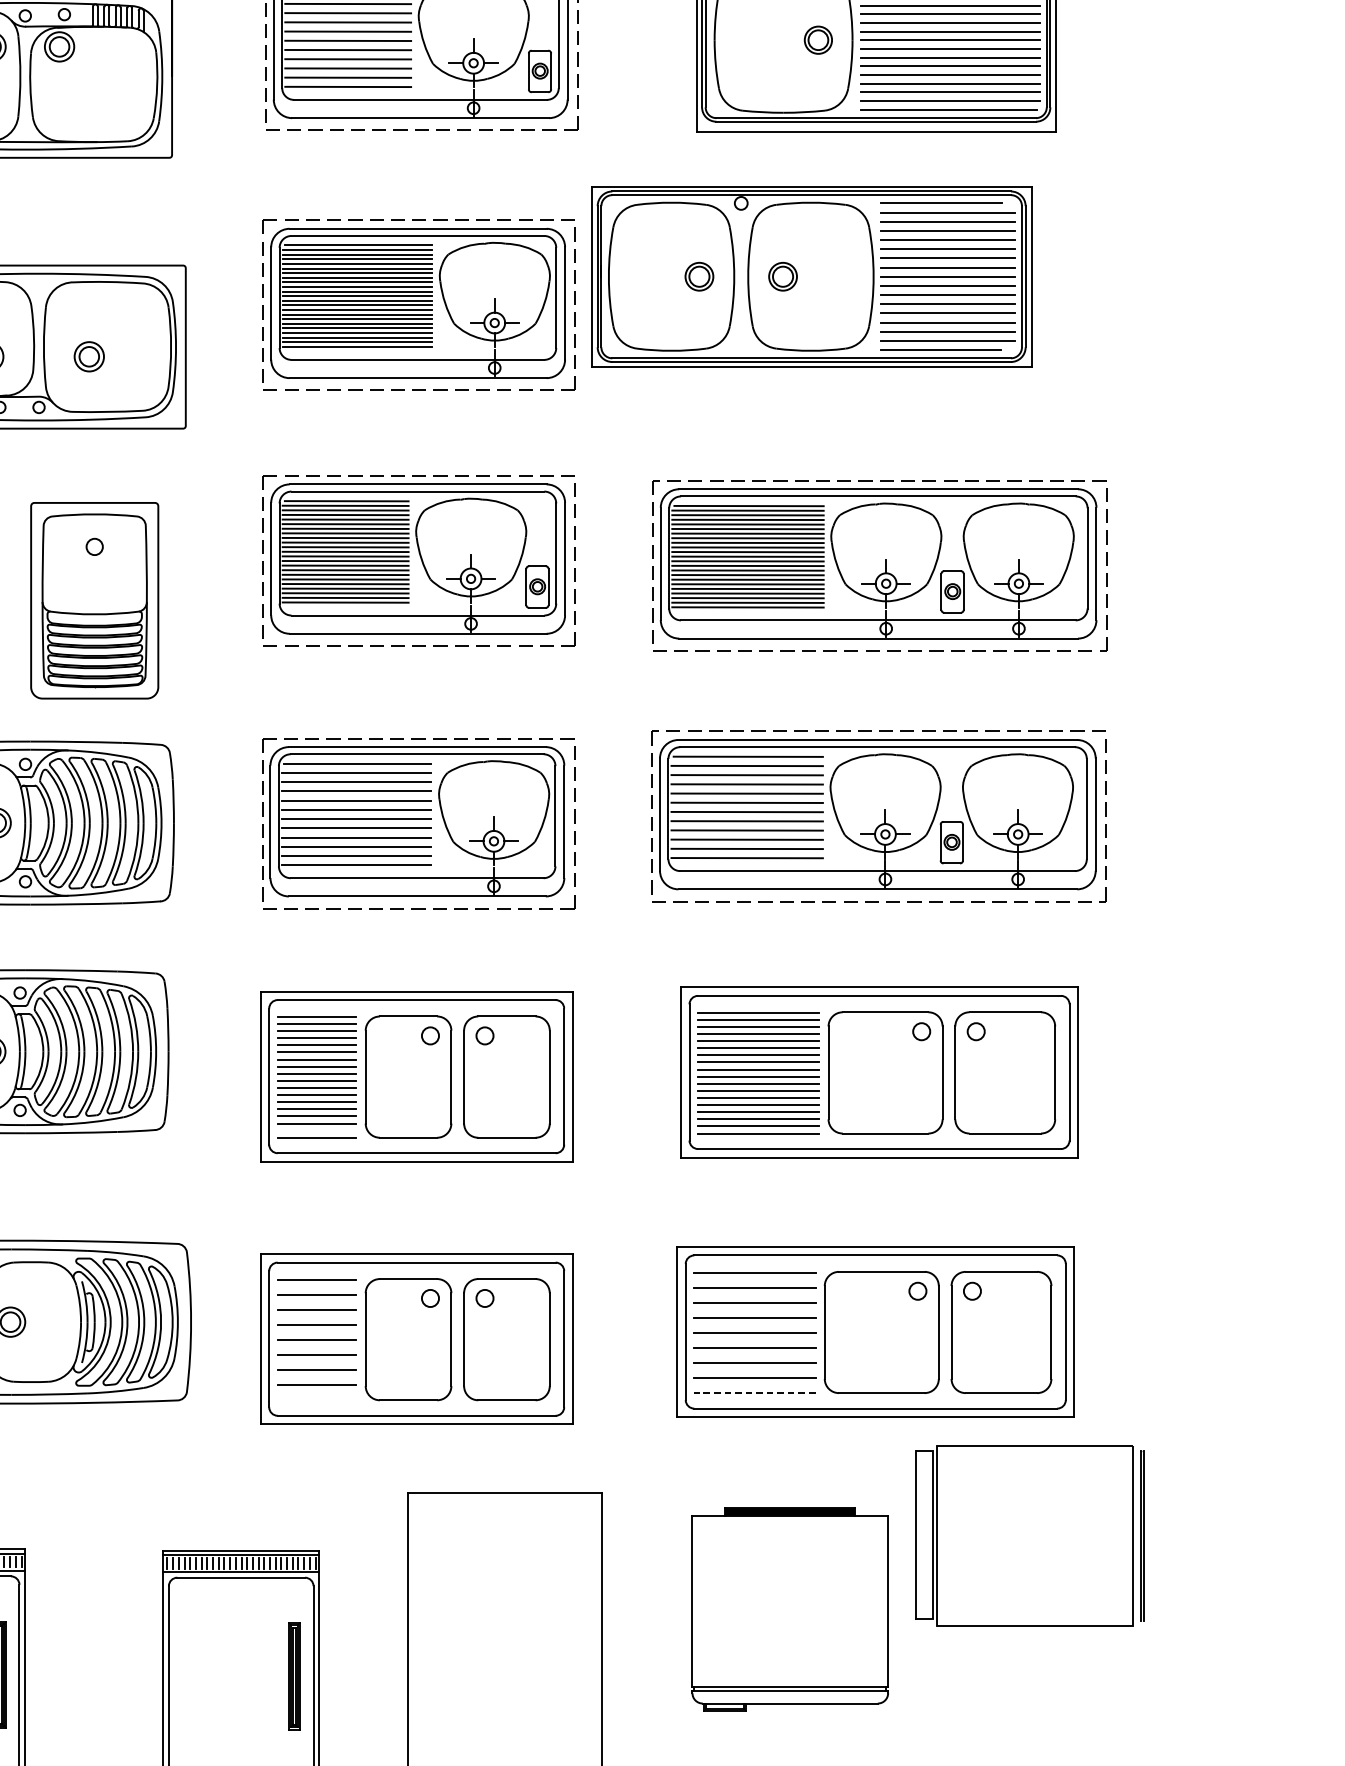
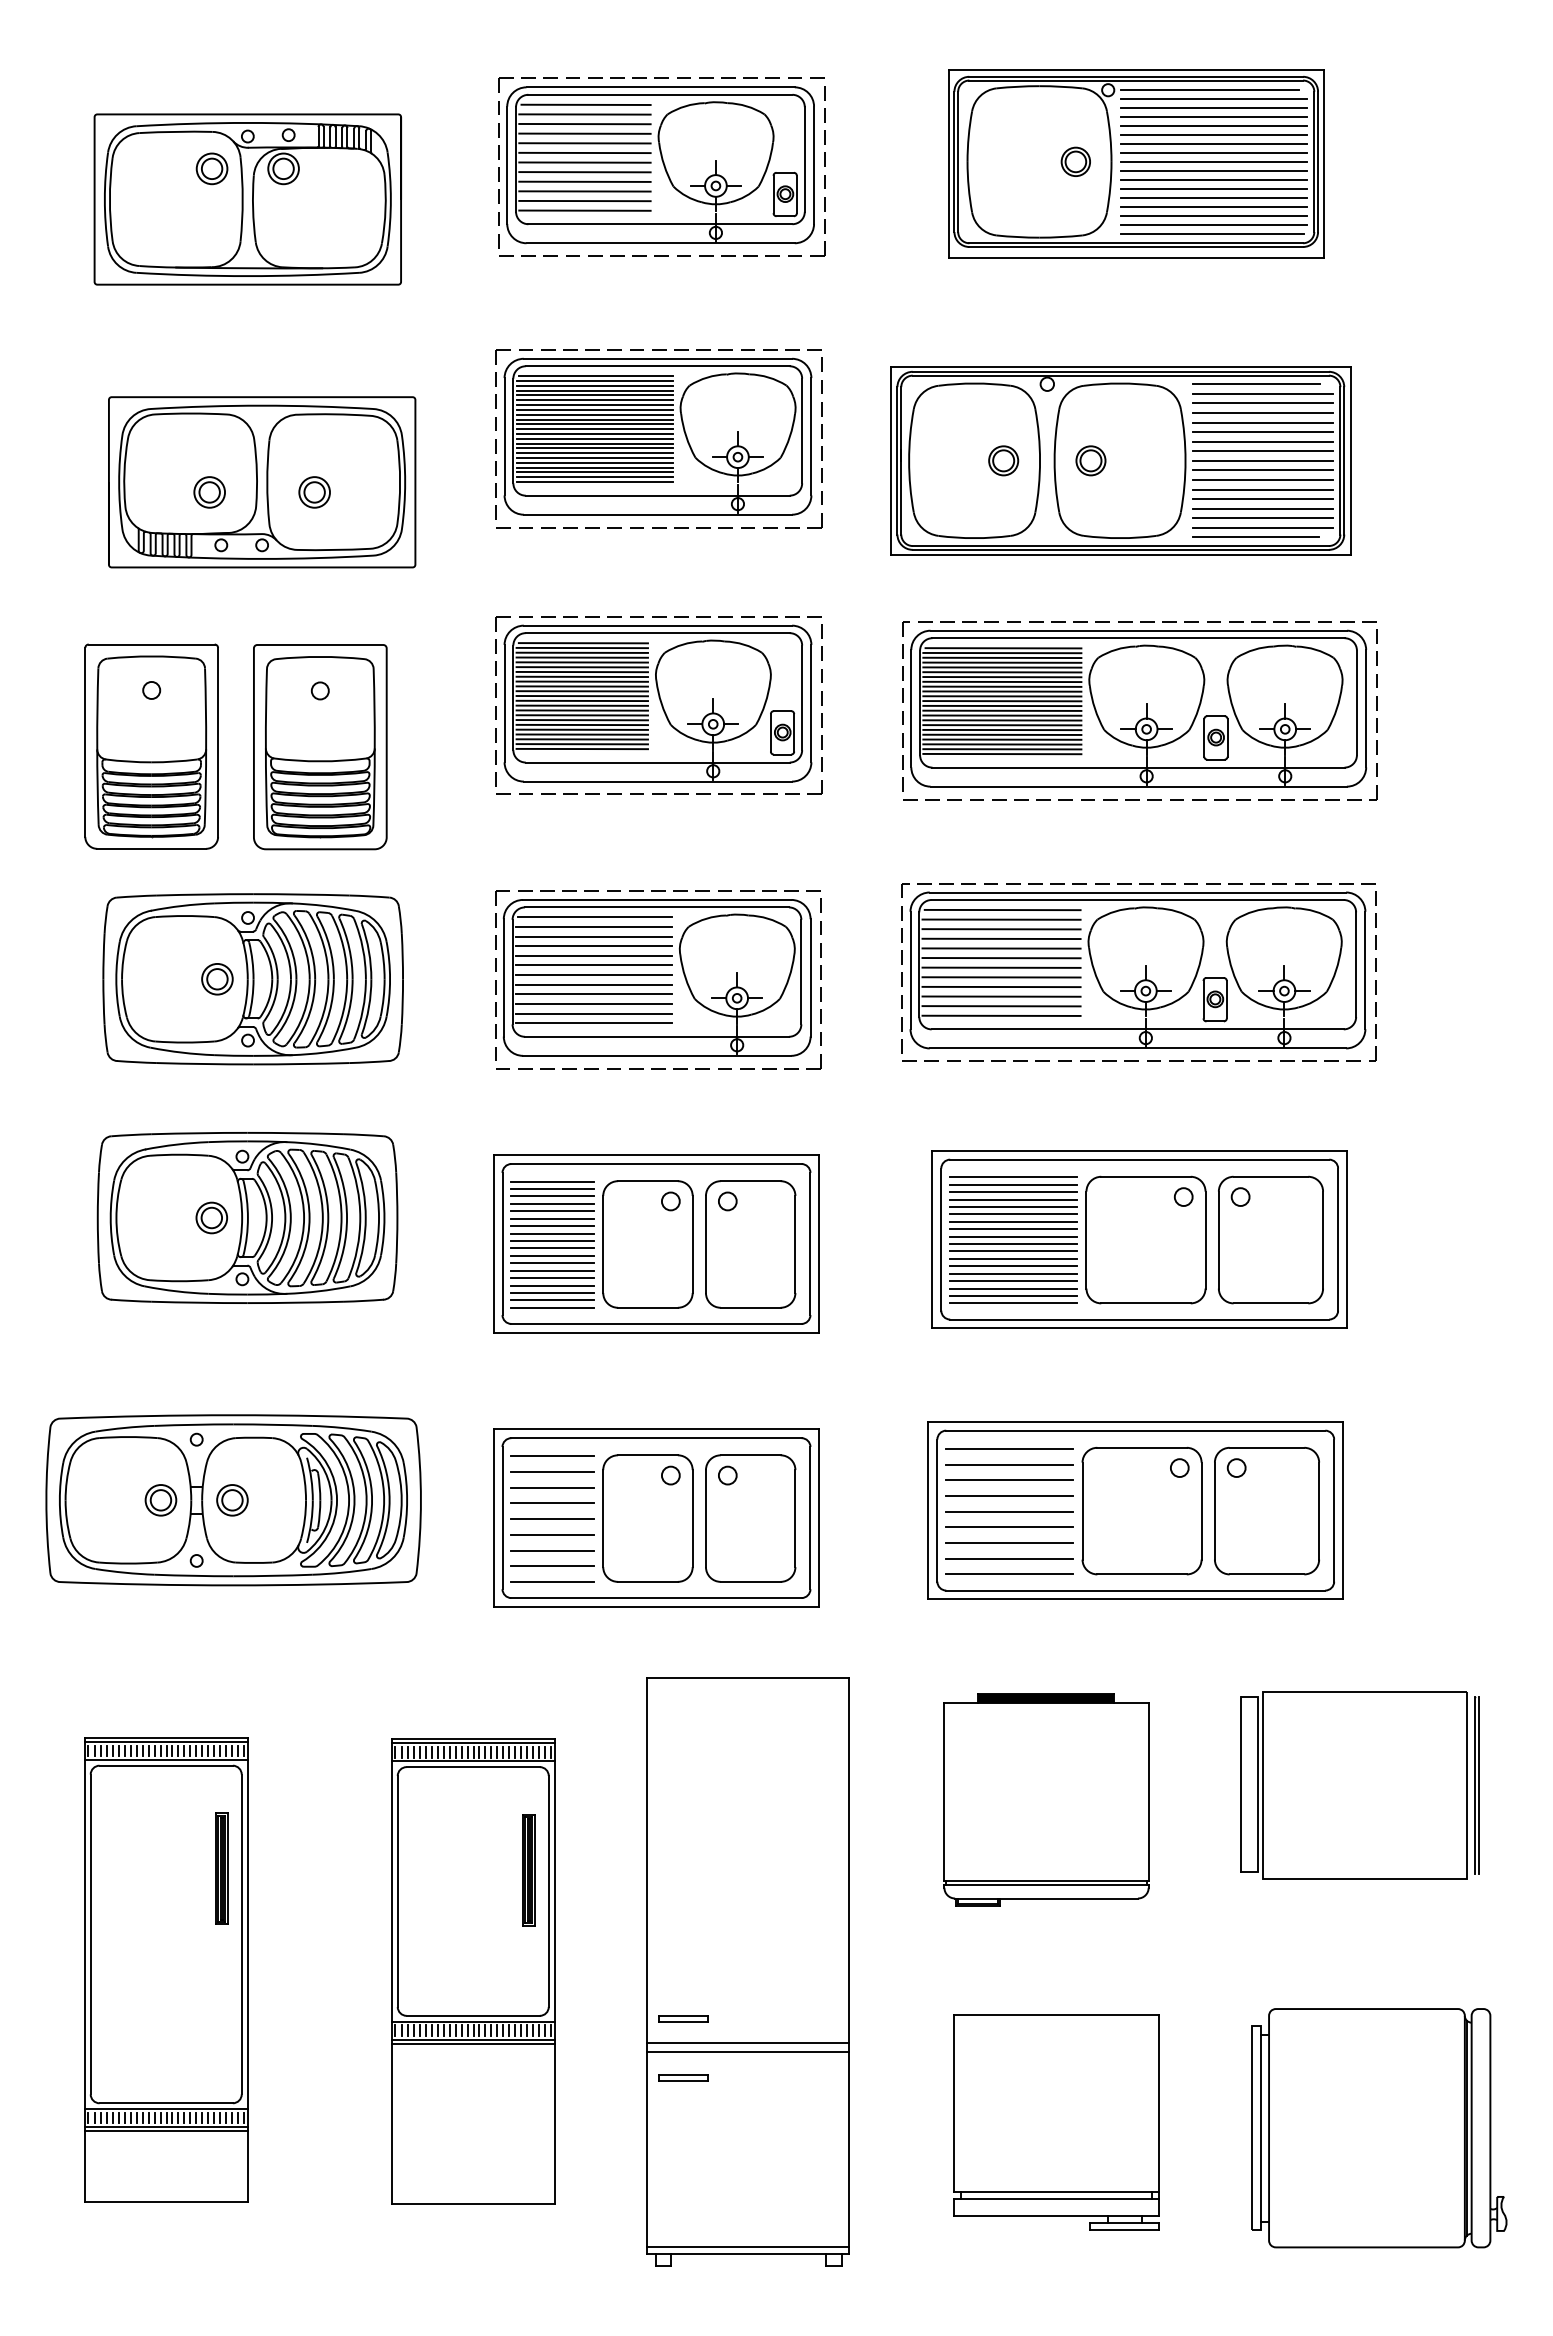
part: (811, 276) -> (1120, 460), moved
line: (317, 1130) -> (552, 1300), added
line: (754, 1393) -> (1009, 1574), dashed -> solid
line: (317, 1399) -> (552, 1581), added
part: (1029, 1535) -> (1359, 1785), moved

